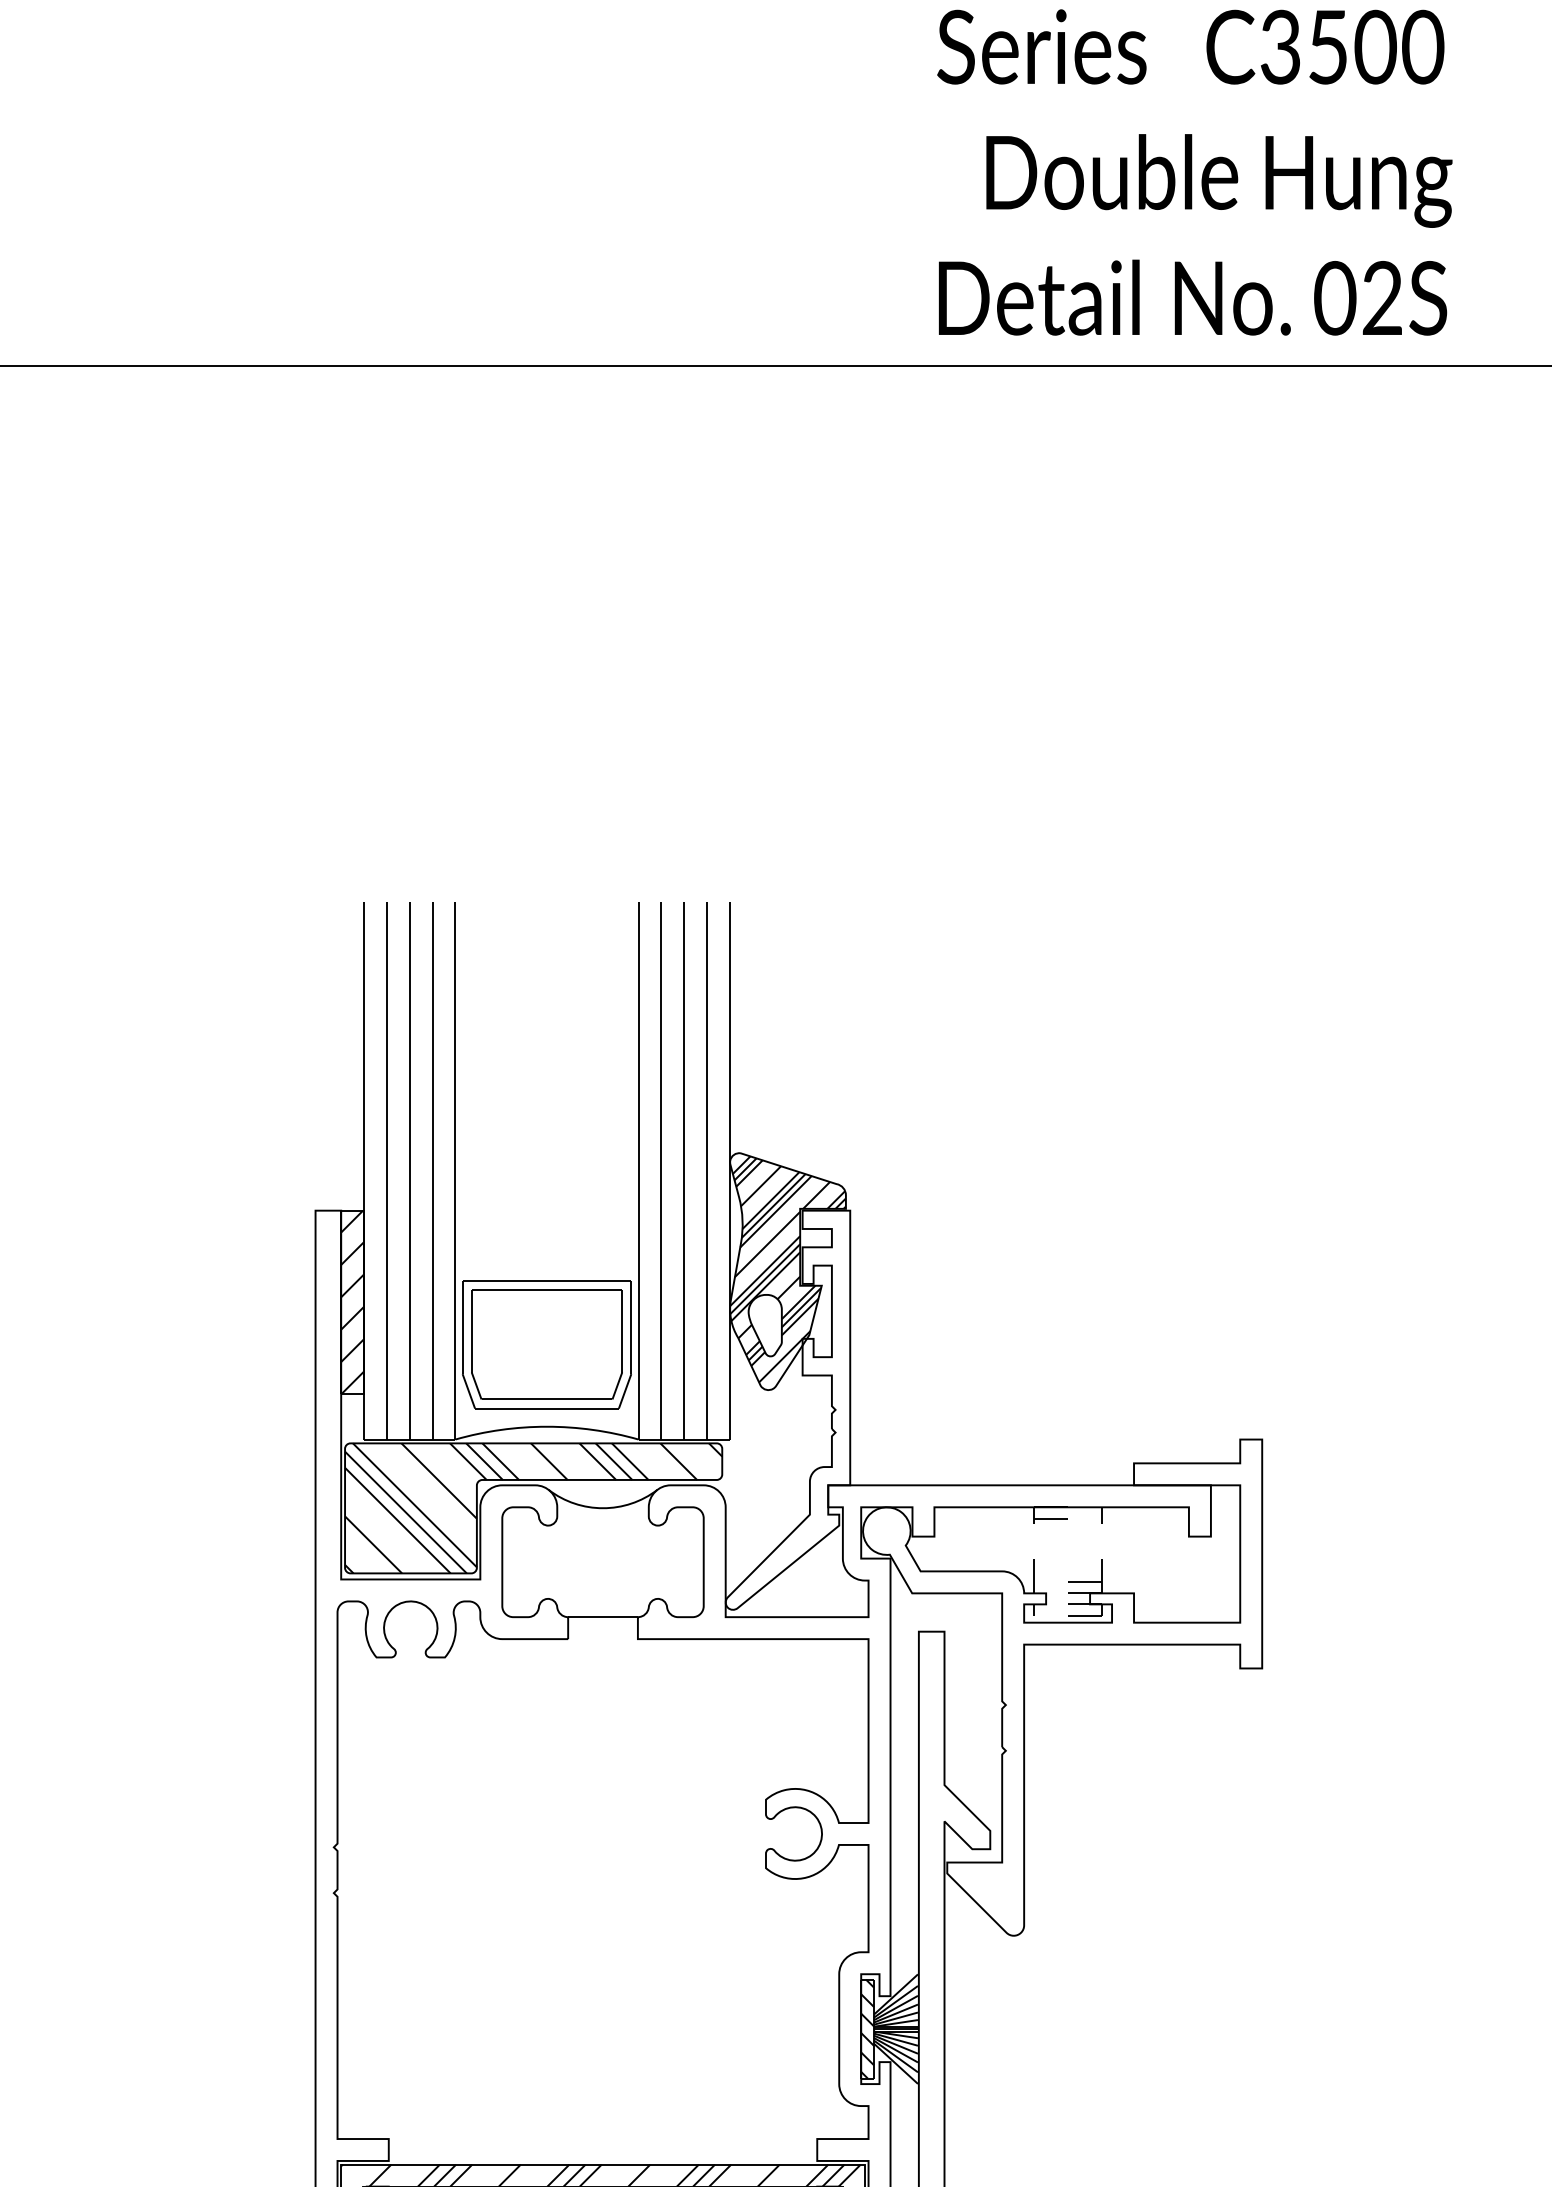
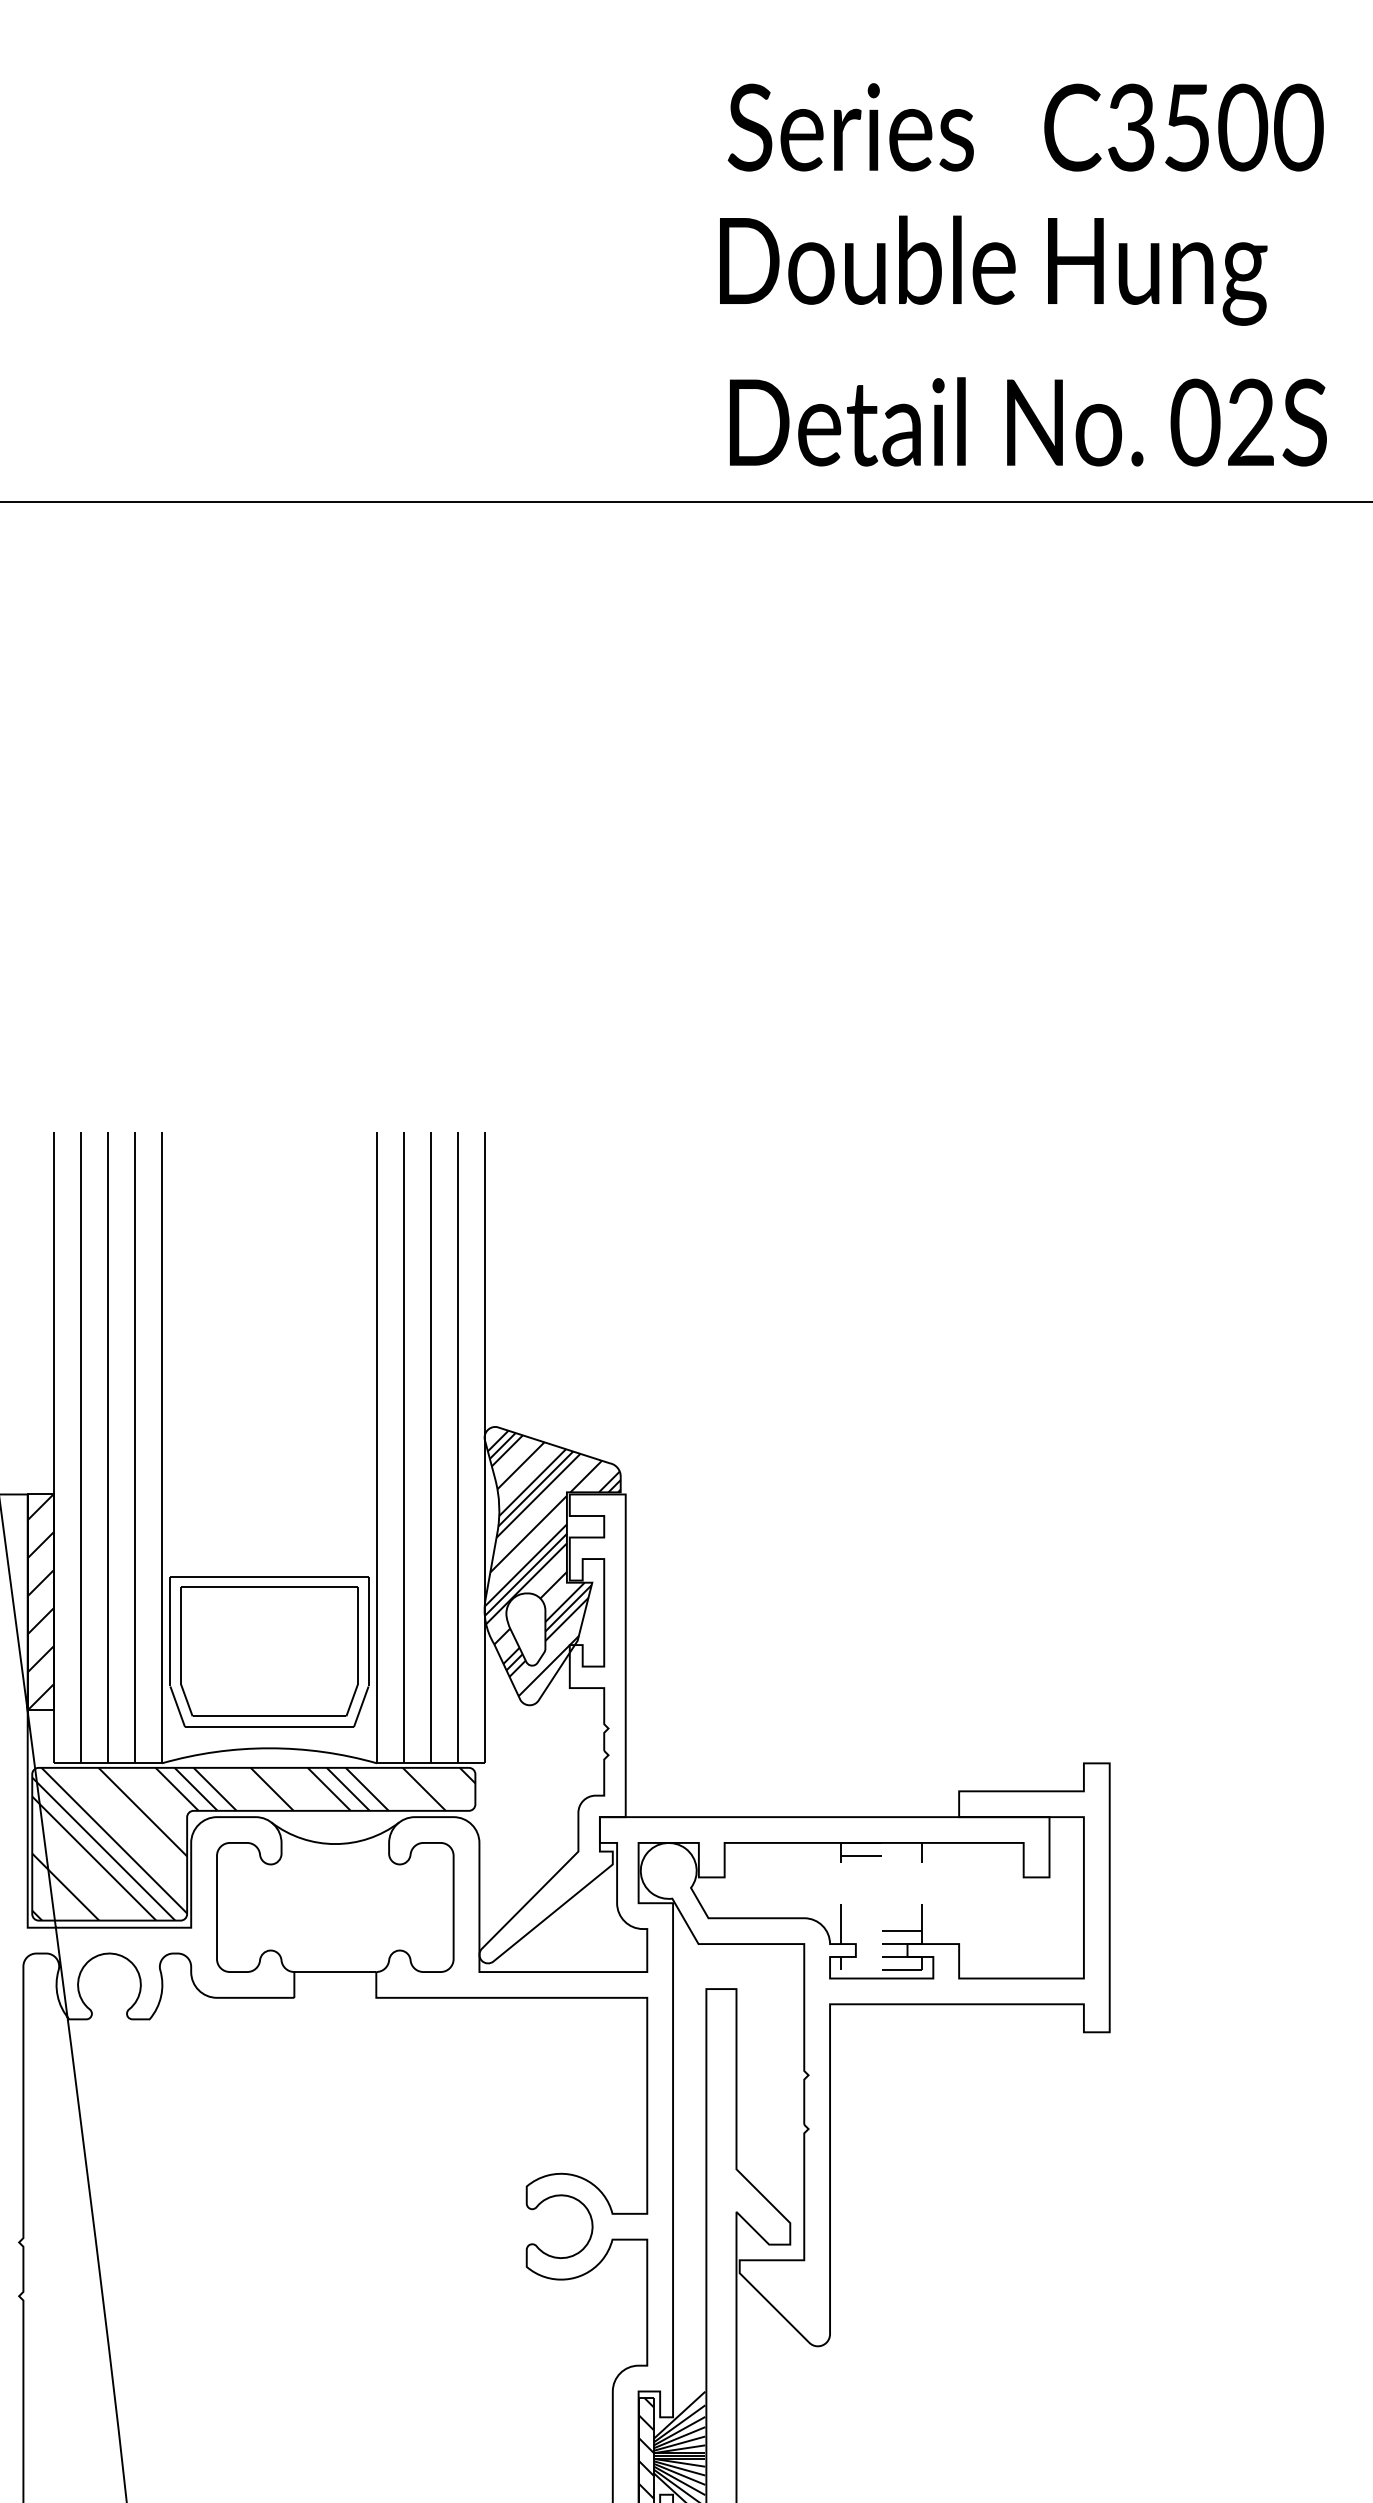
text: (1219, 180) -> (993, 270), moved

